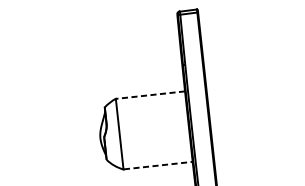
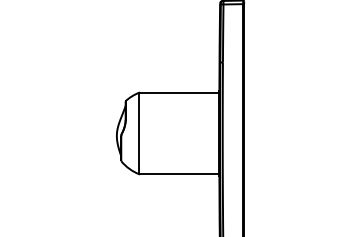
line: (150, 94) -> (179, 92), dashed -> solid
line: (158, 165) -> (179, 174), dashed -> solid

